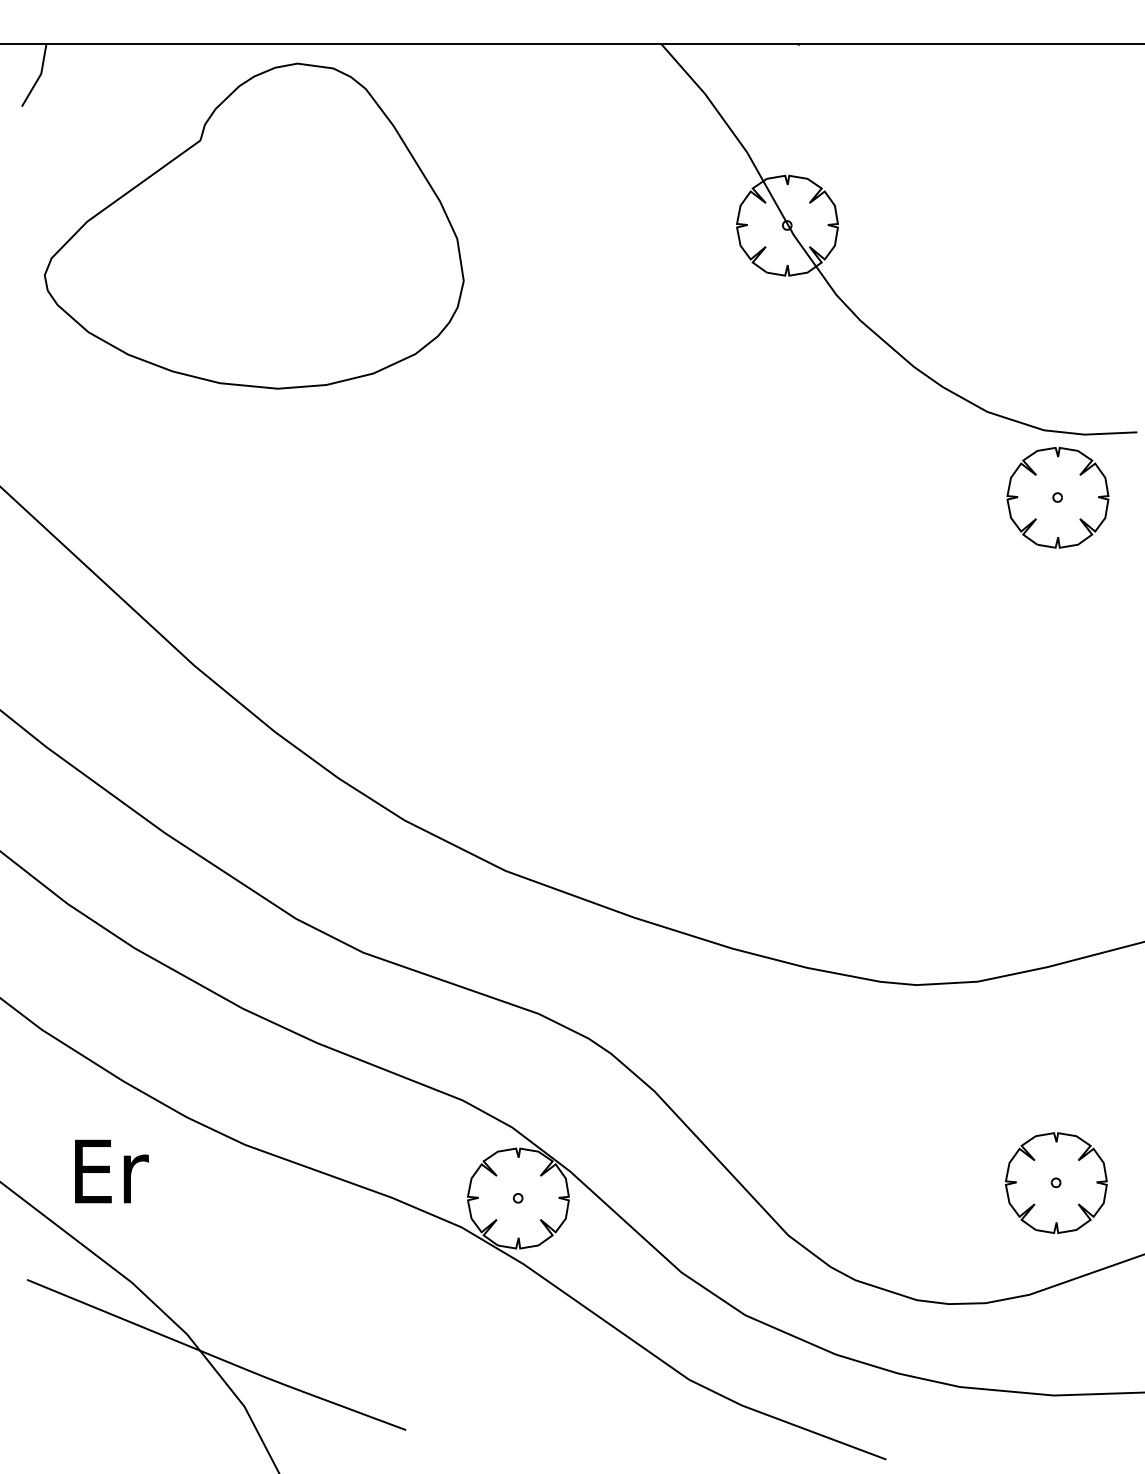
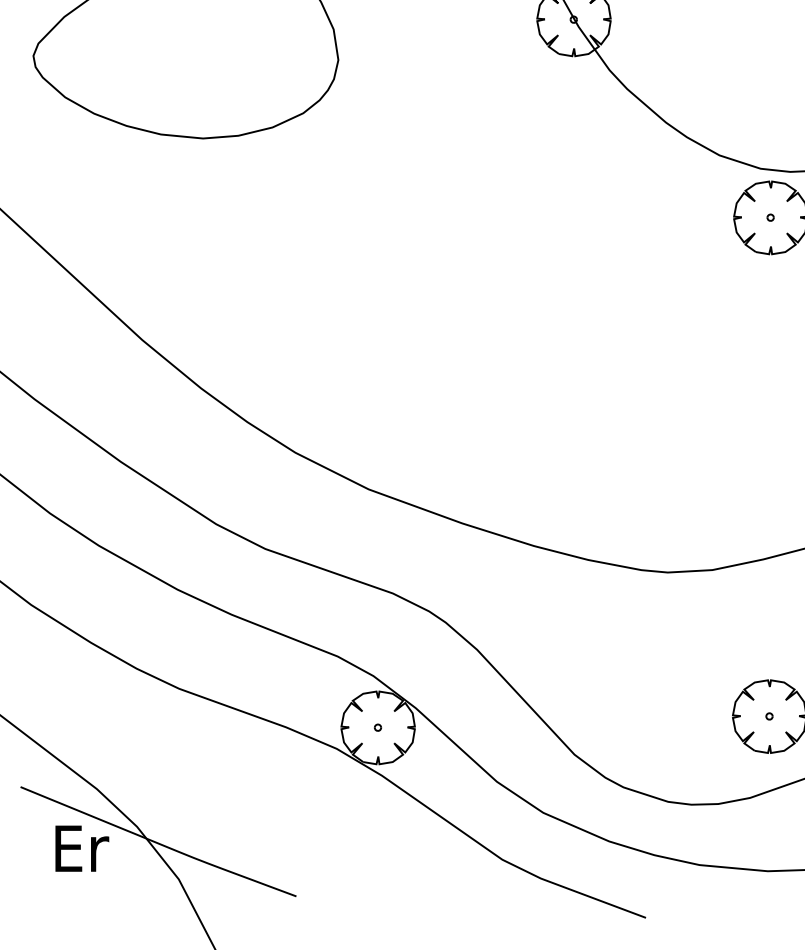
text: (111, 1171) -> (82, 848), moved

